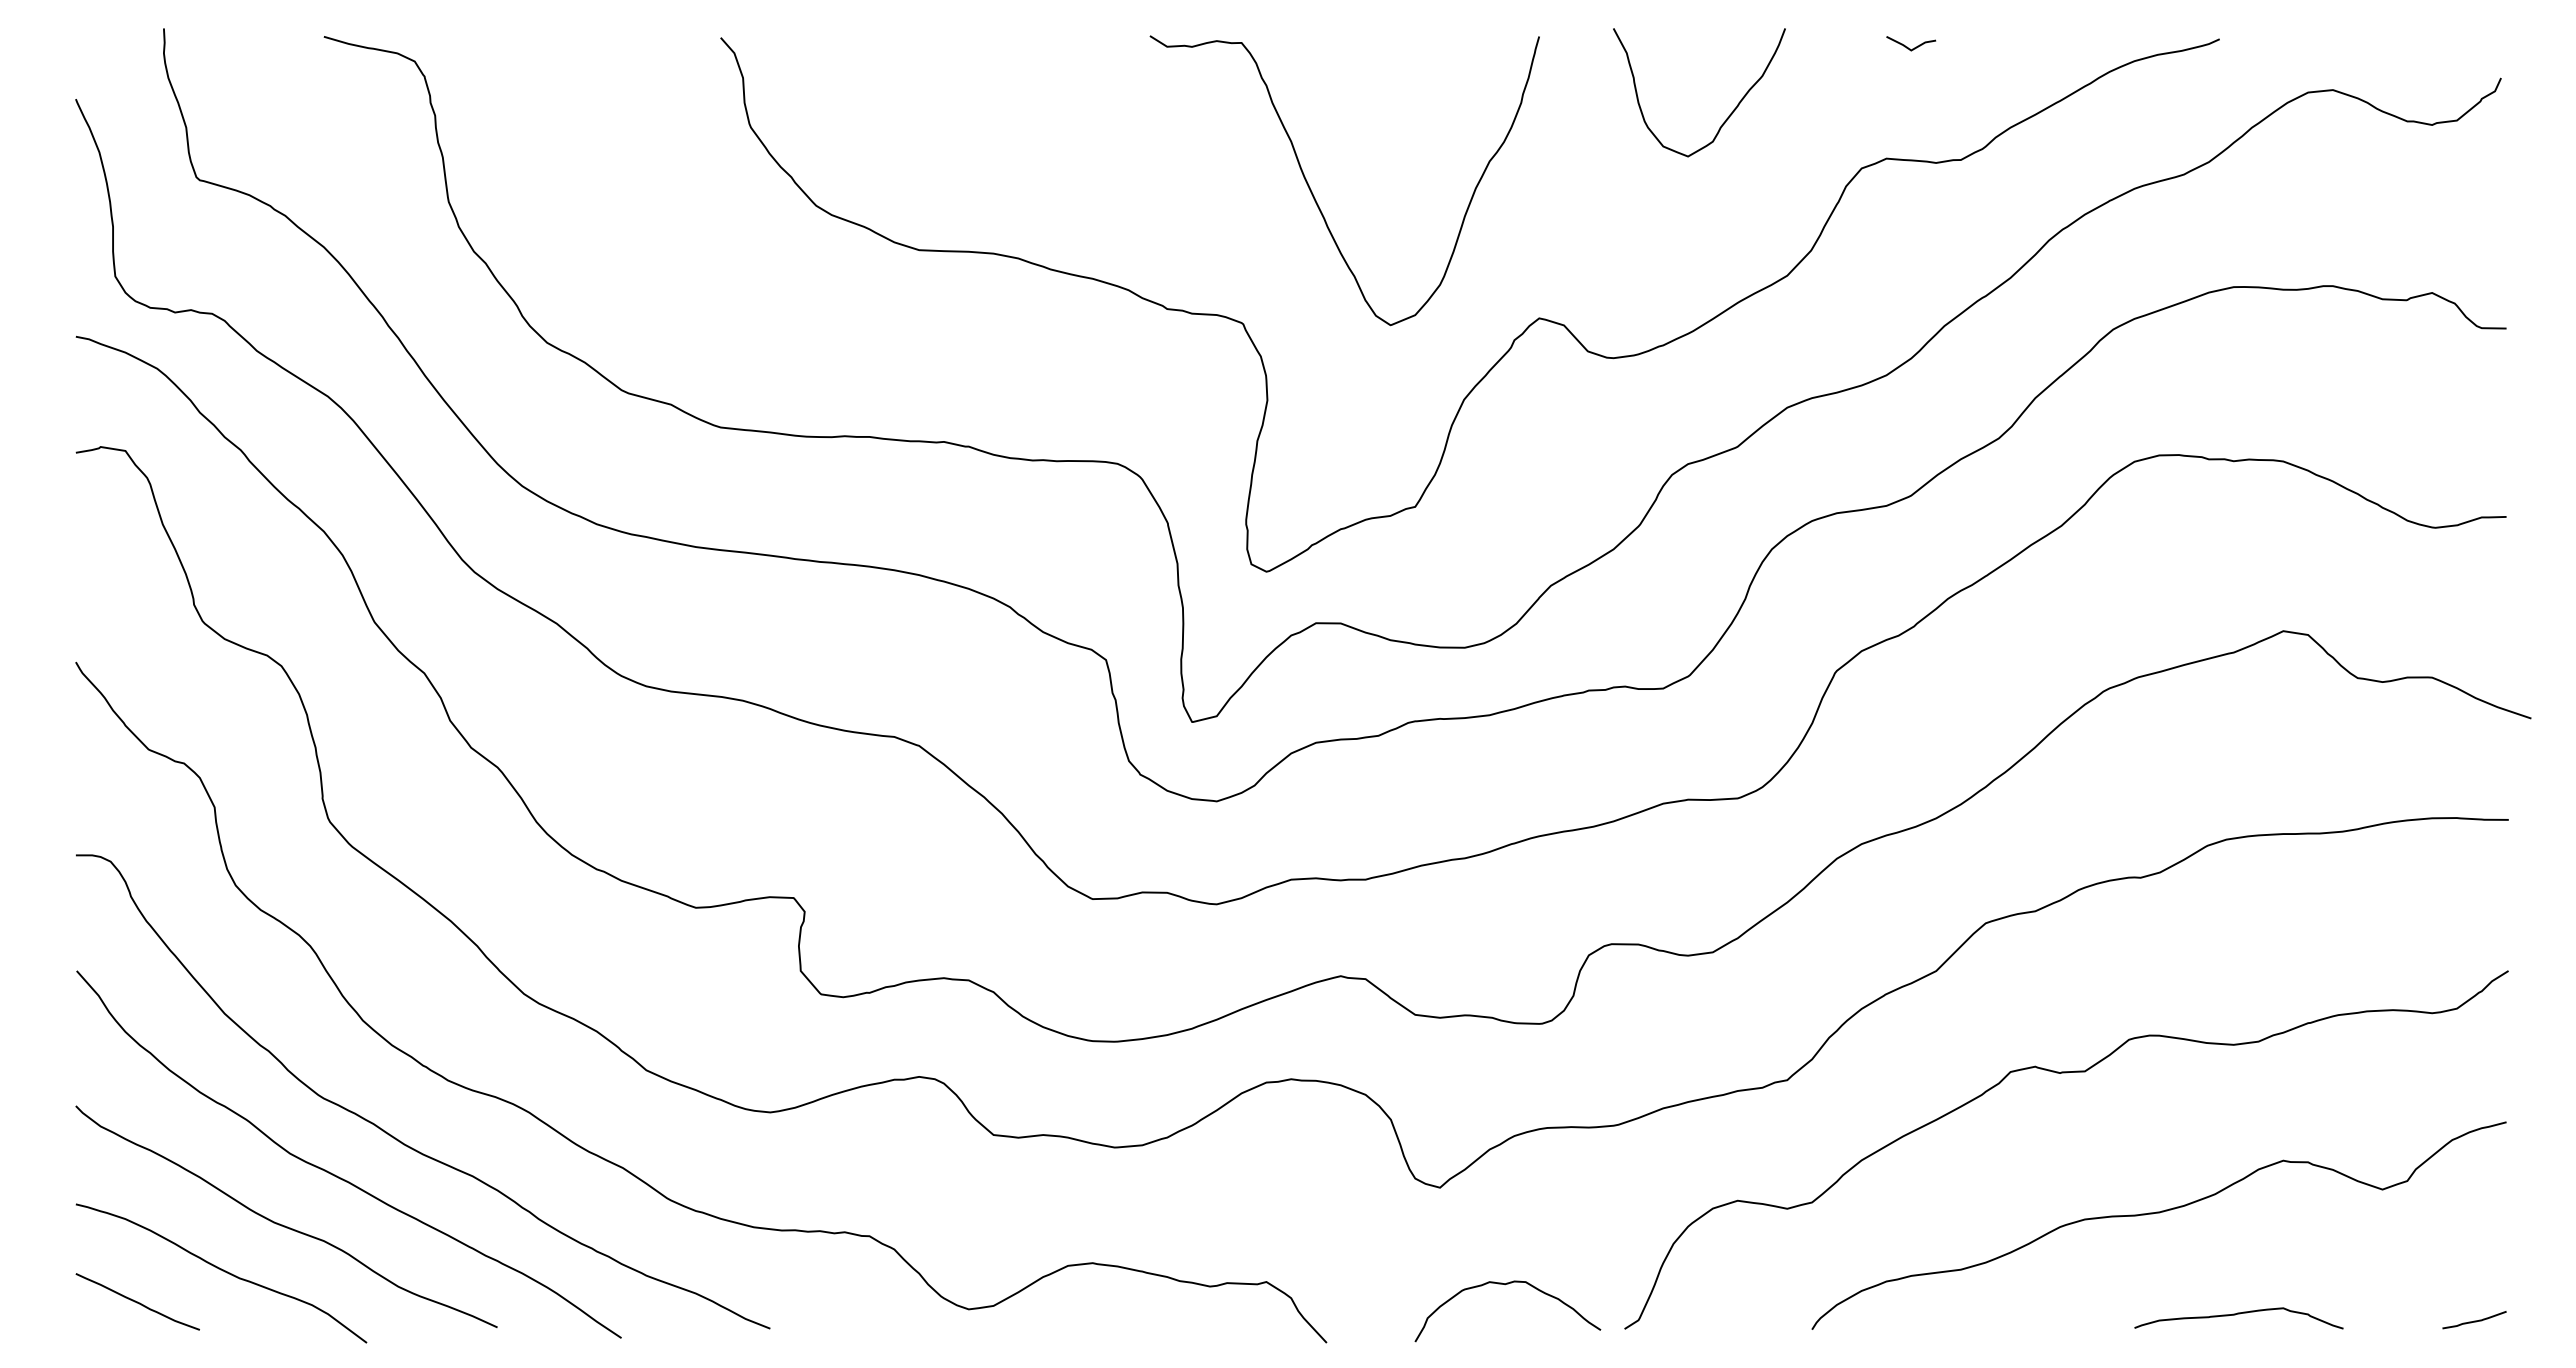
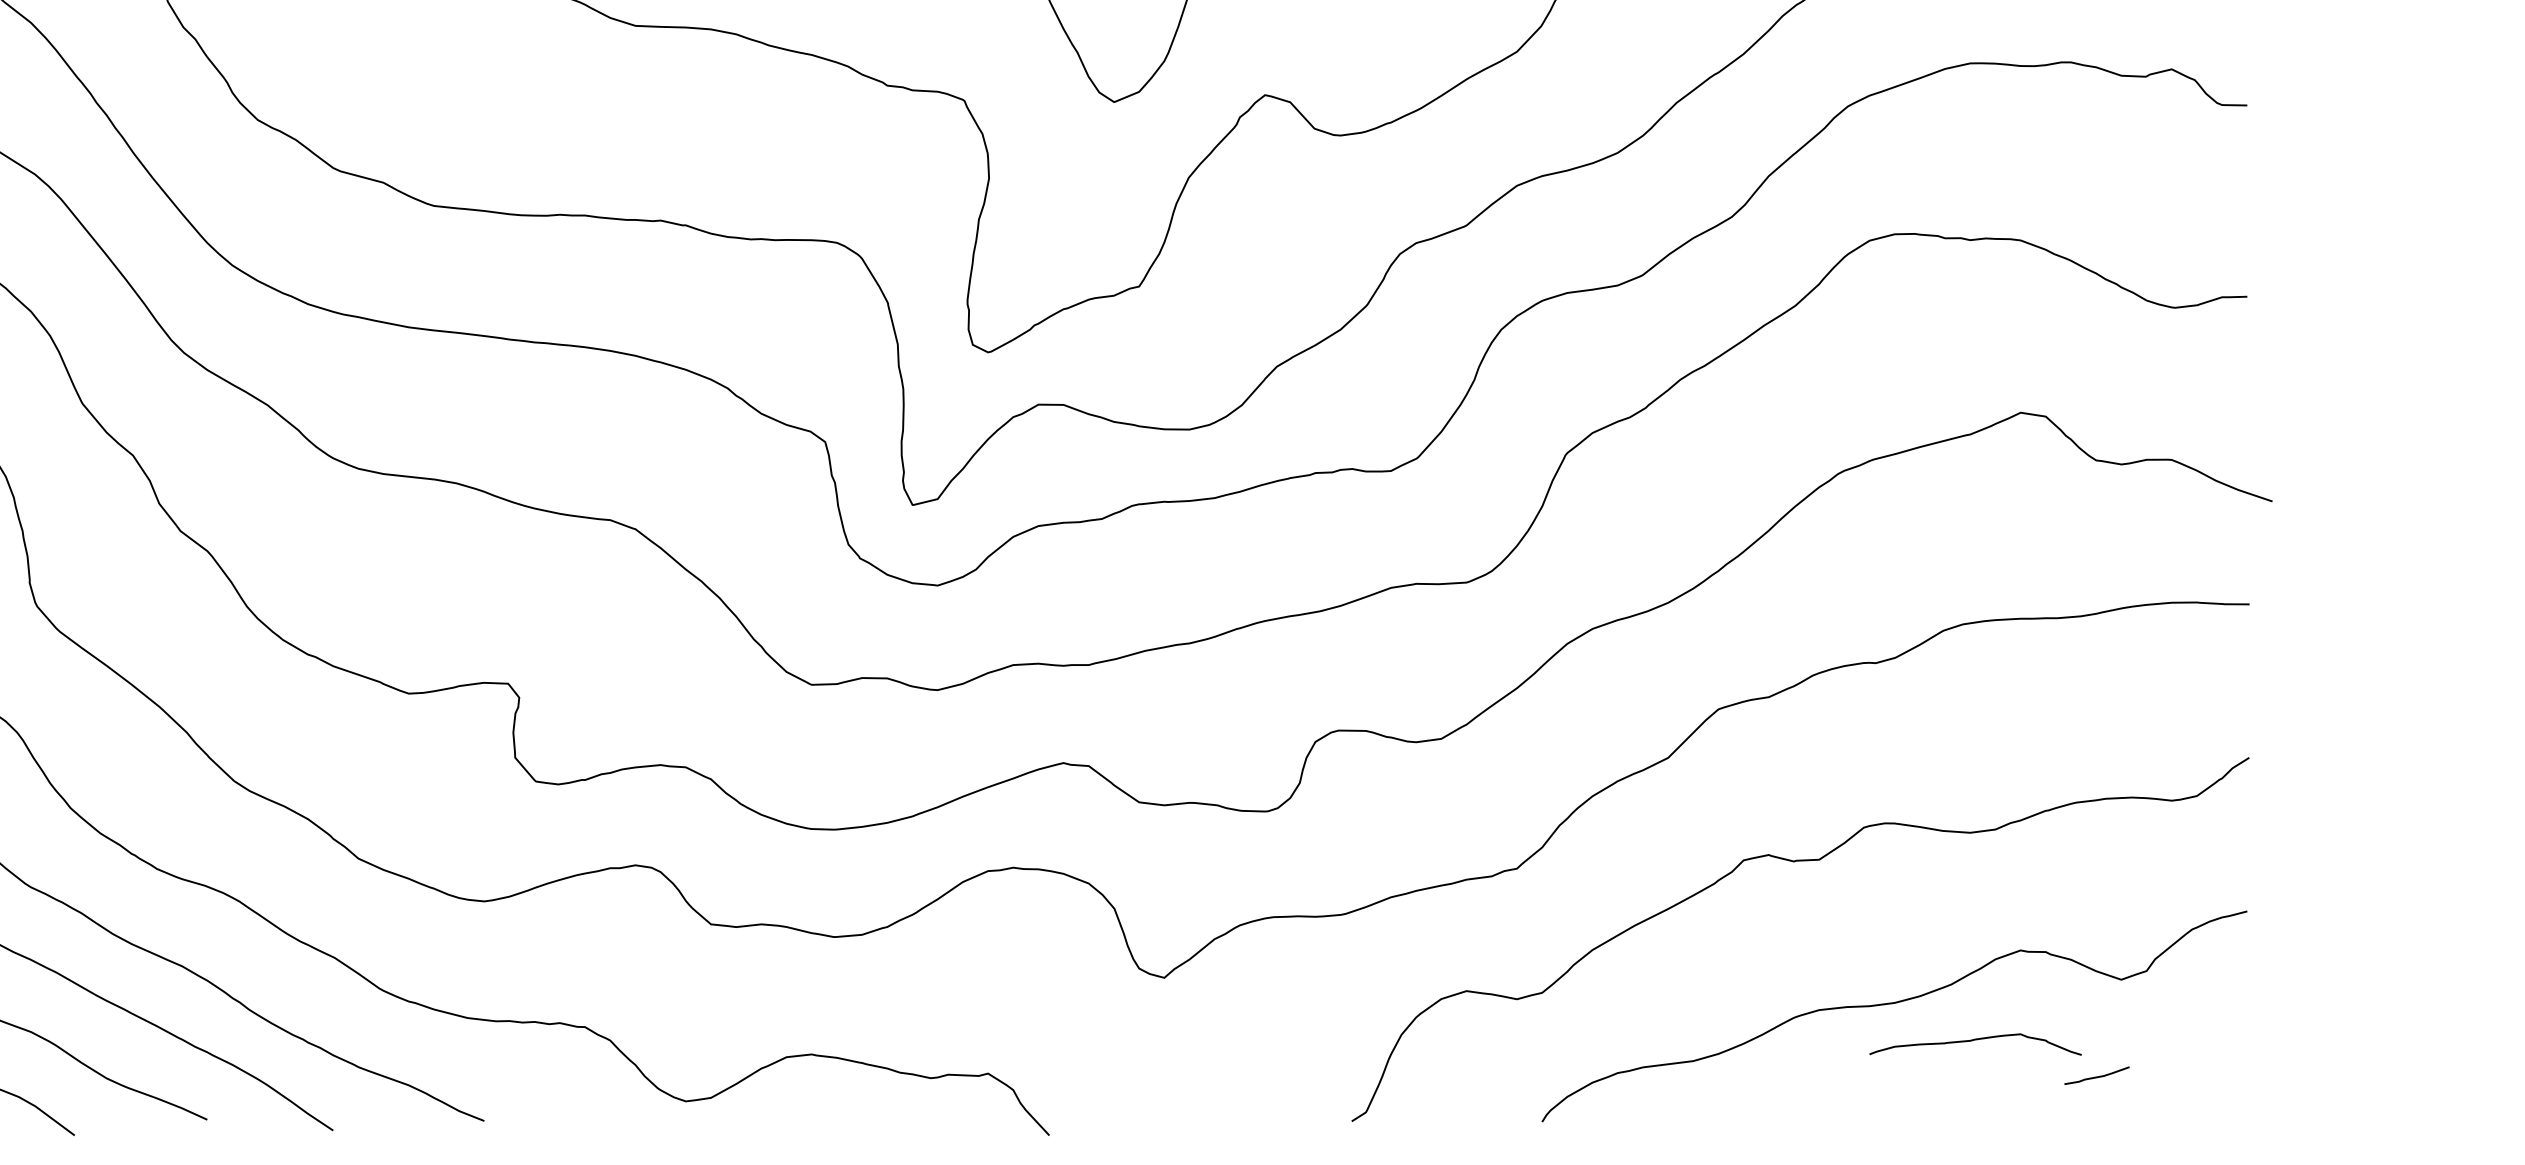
curve: (1505, 1285) -> (1230, 1077), removed
curve: (2238, 1314) -> (1975, 1040), moved
curve: (2474, 1320) -> (2096, 1076), moved

